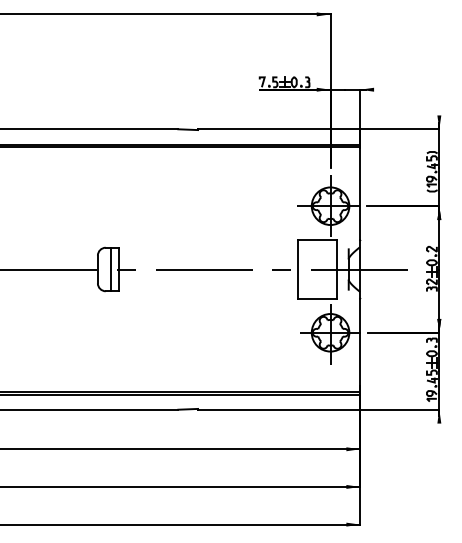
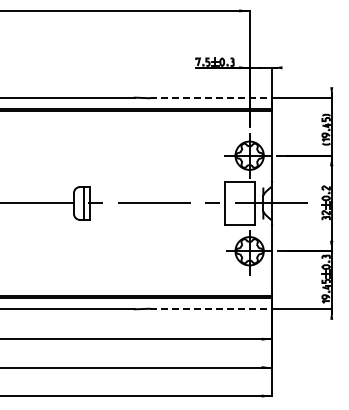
line: (280, 129) -> (211, 97), solid -> dashed
line: (280, 409) -> (211, 309), solid -> dashed

